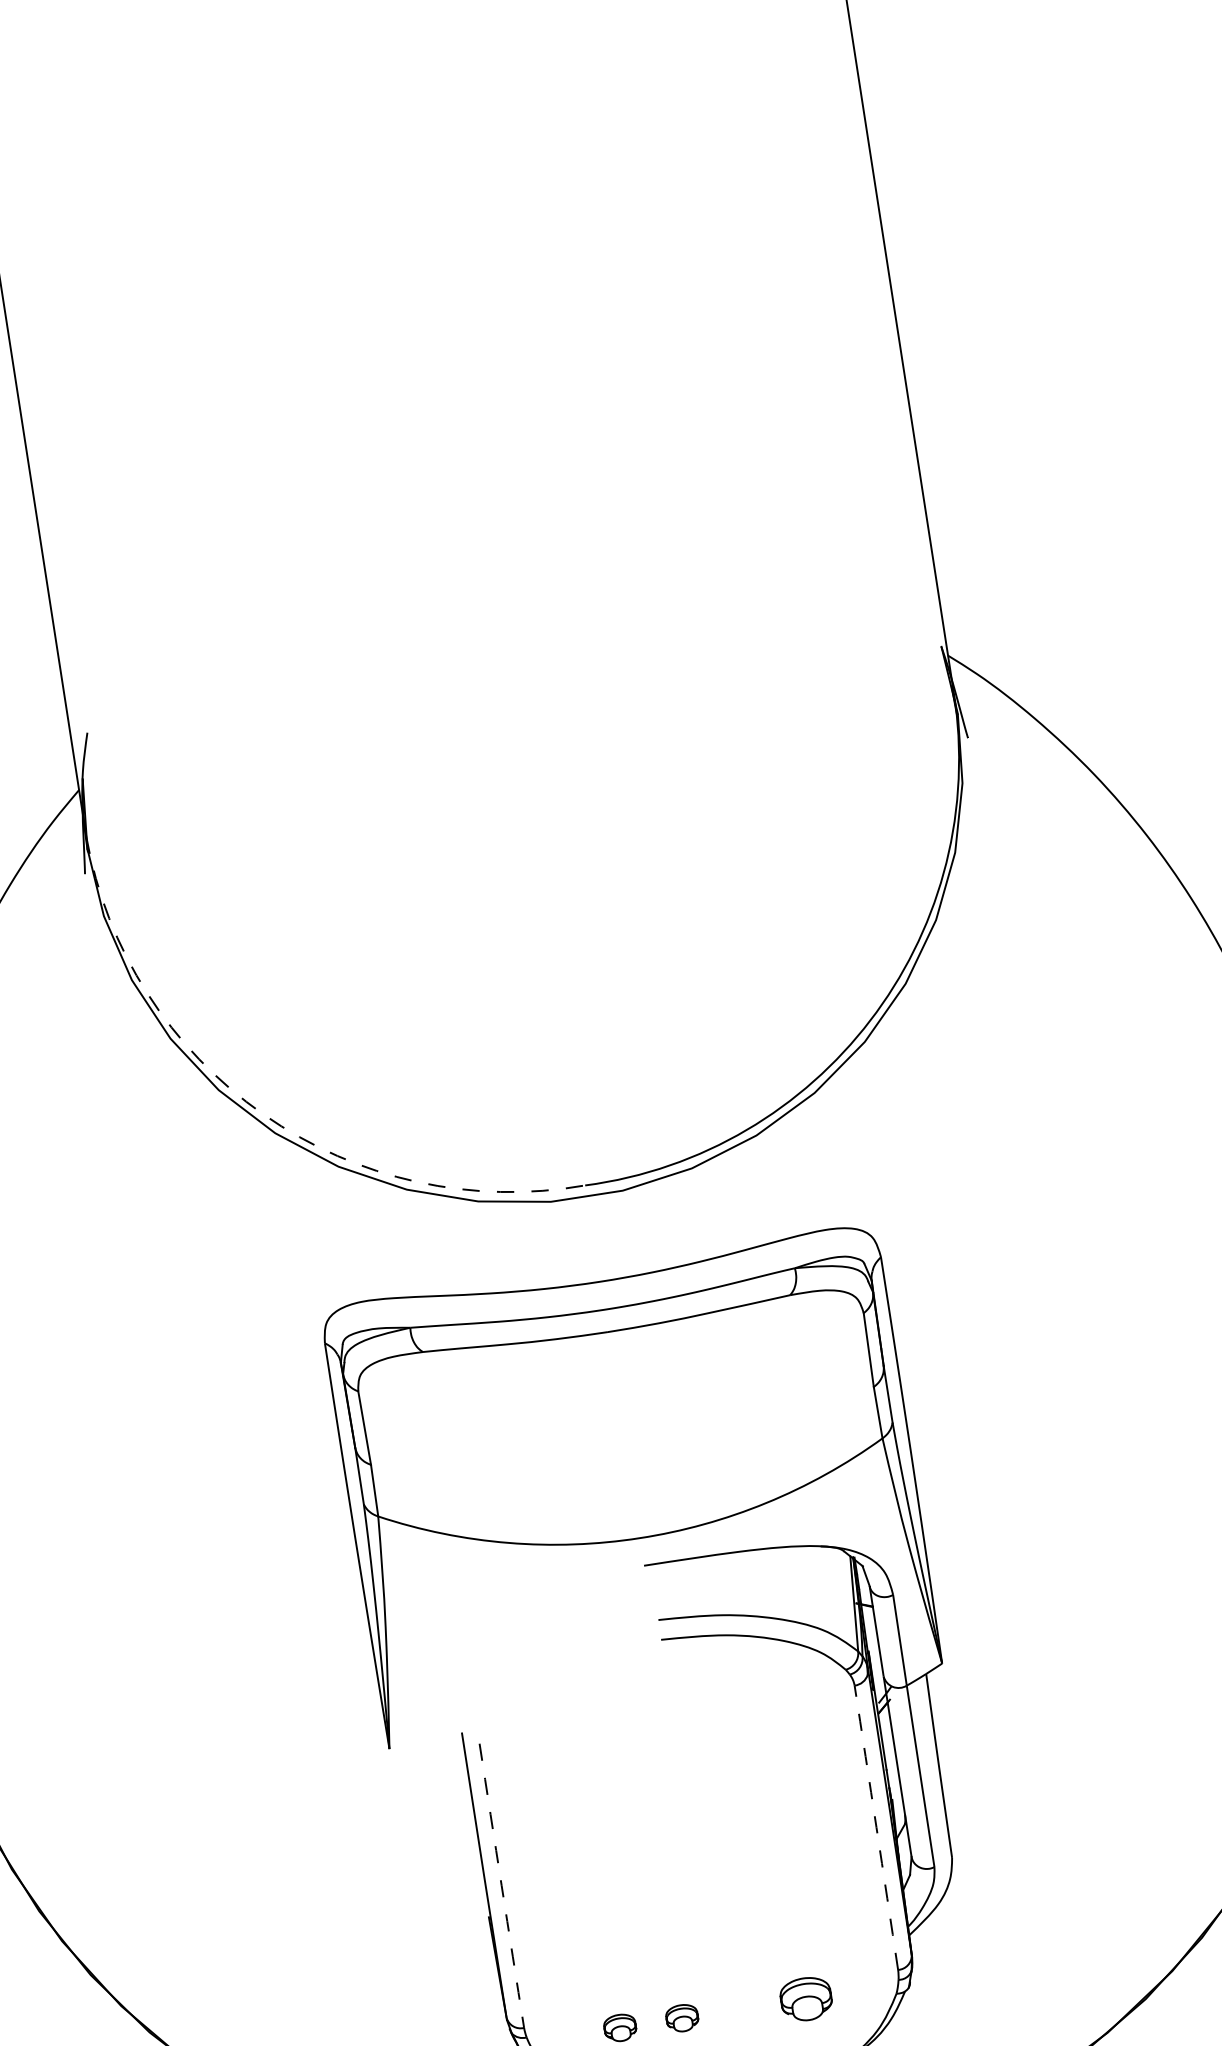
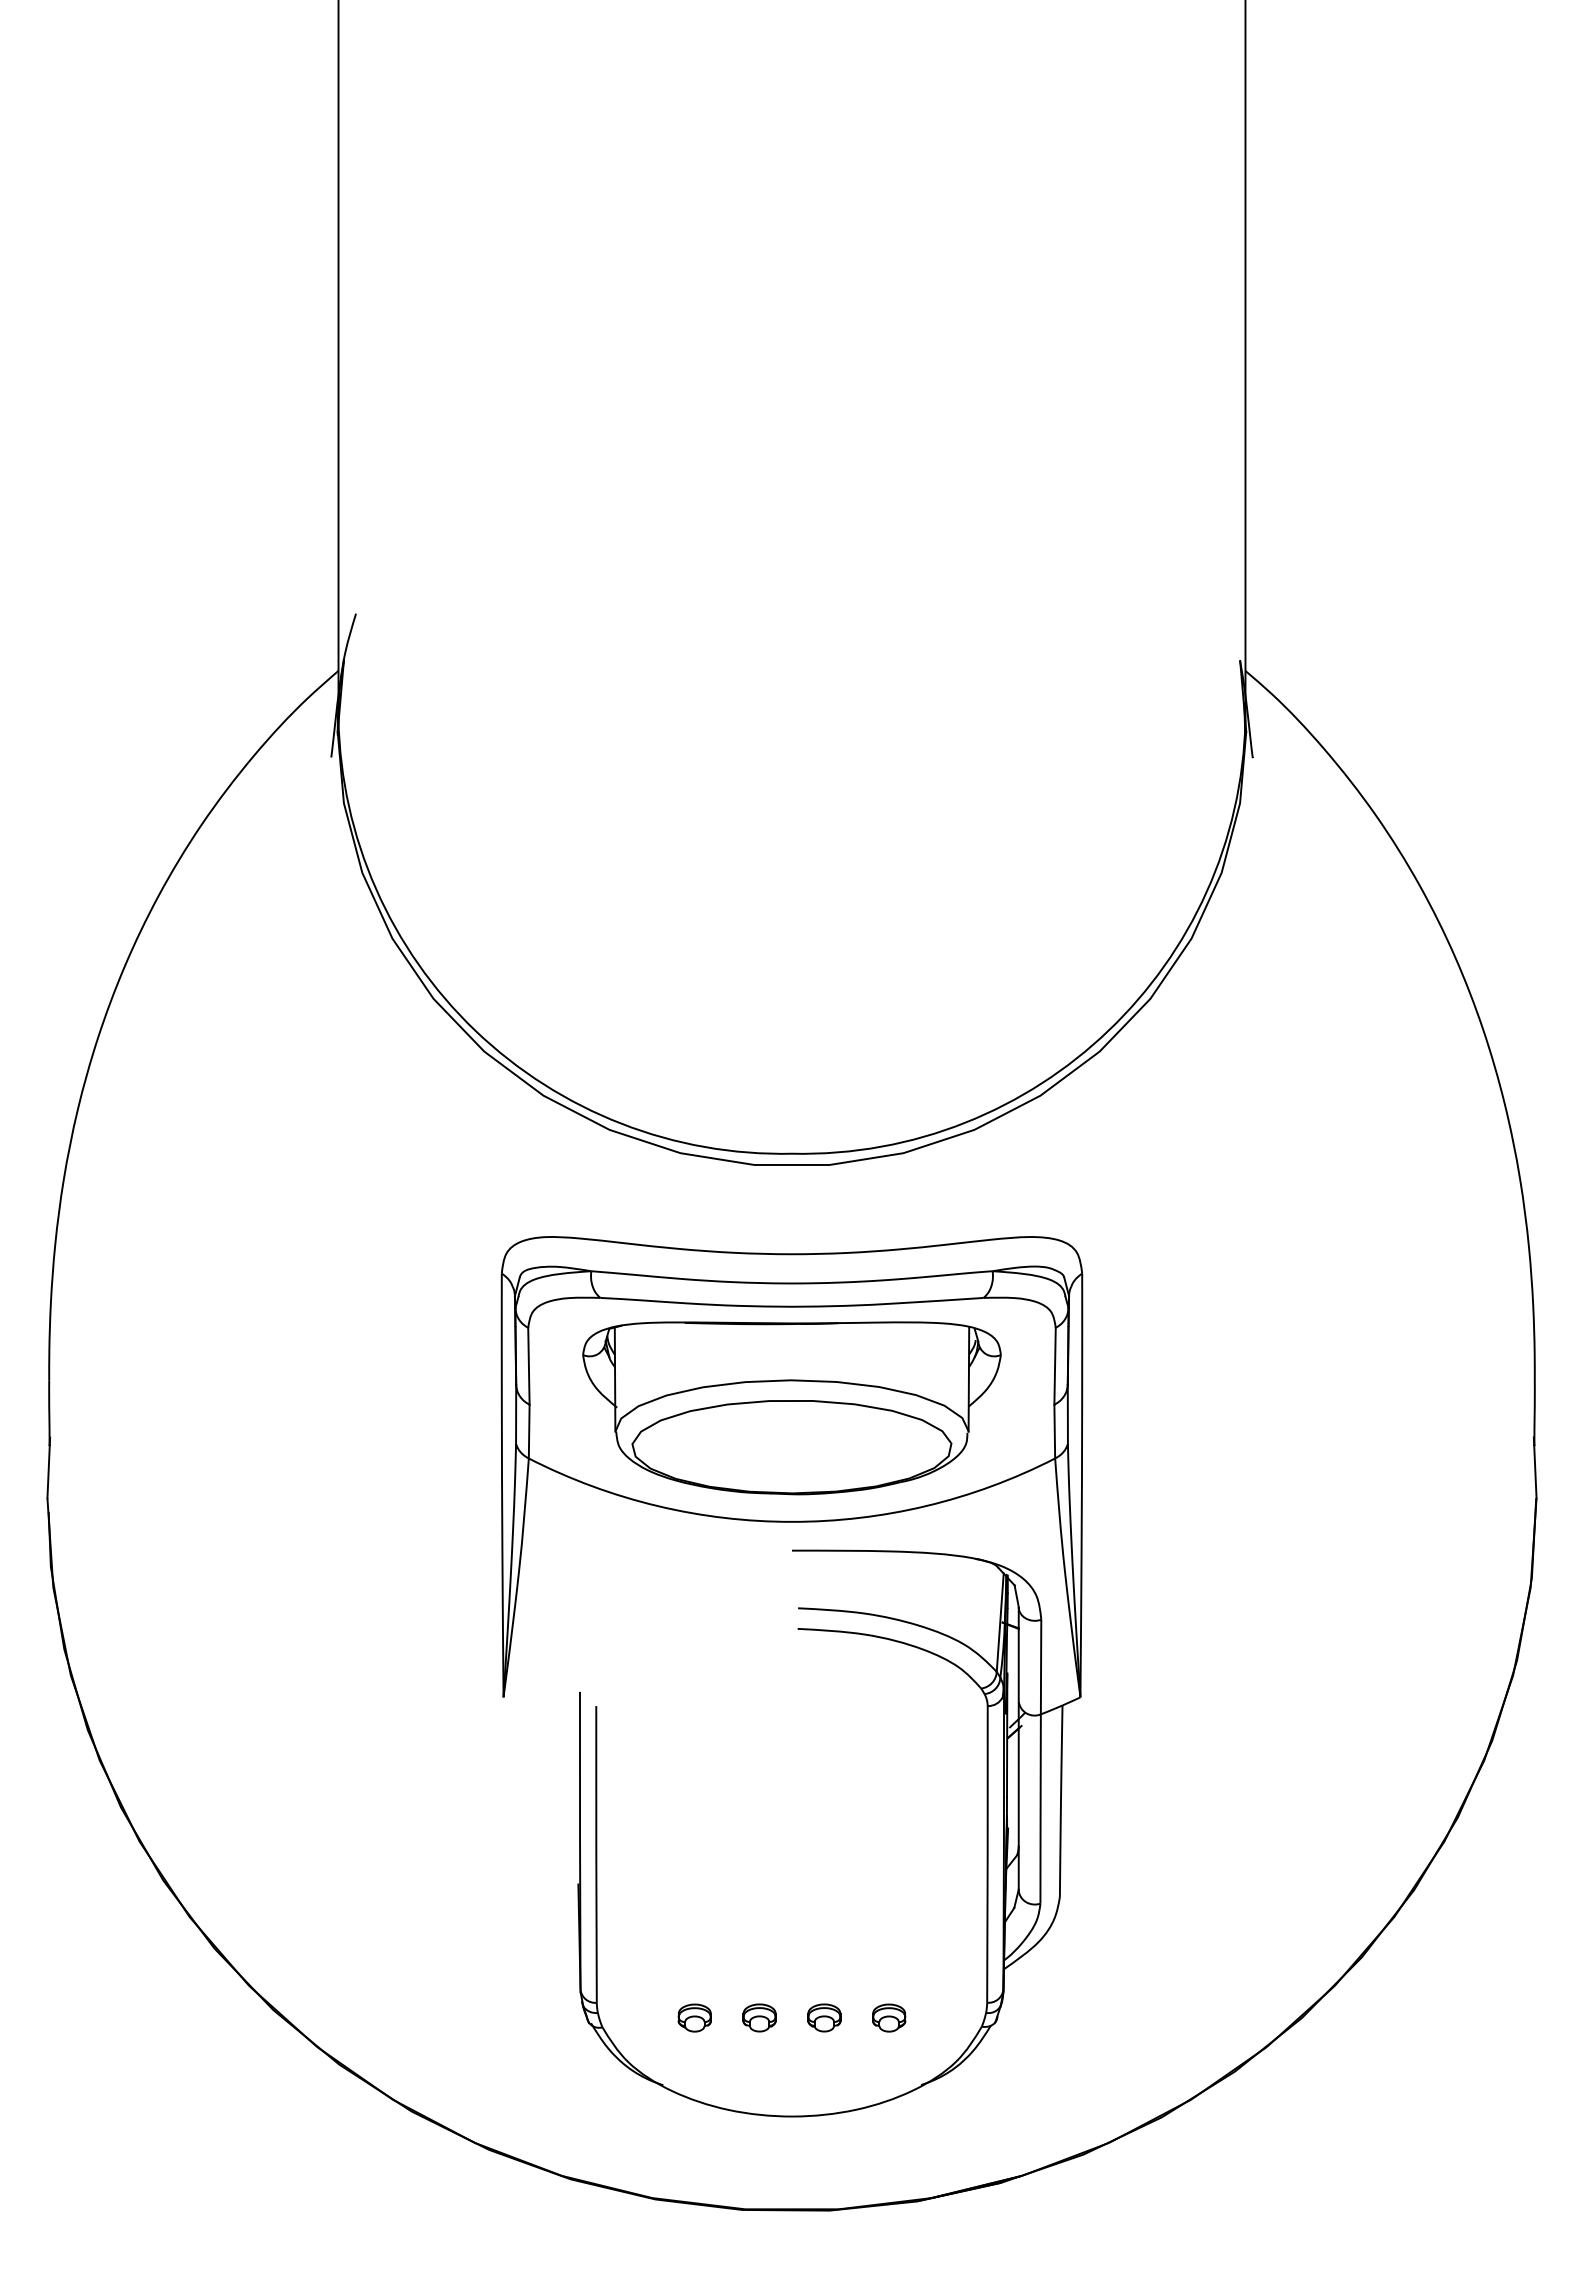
arc: (263, 1114) -> (475, 1030), dashed -> solid
part: (622, 1429) -> (791, 1408), added
arc: (876, 1827) -> (987, 1854), dashed -> solid
arc: (501, 1885) -> (596, 1854), dashed -> solid
part: (806, 1998) -> (889, 2017), size x0.62
part: (744, 2008) -> (824, 2017), added

